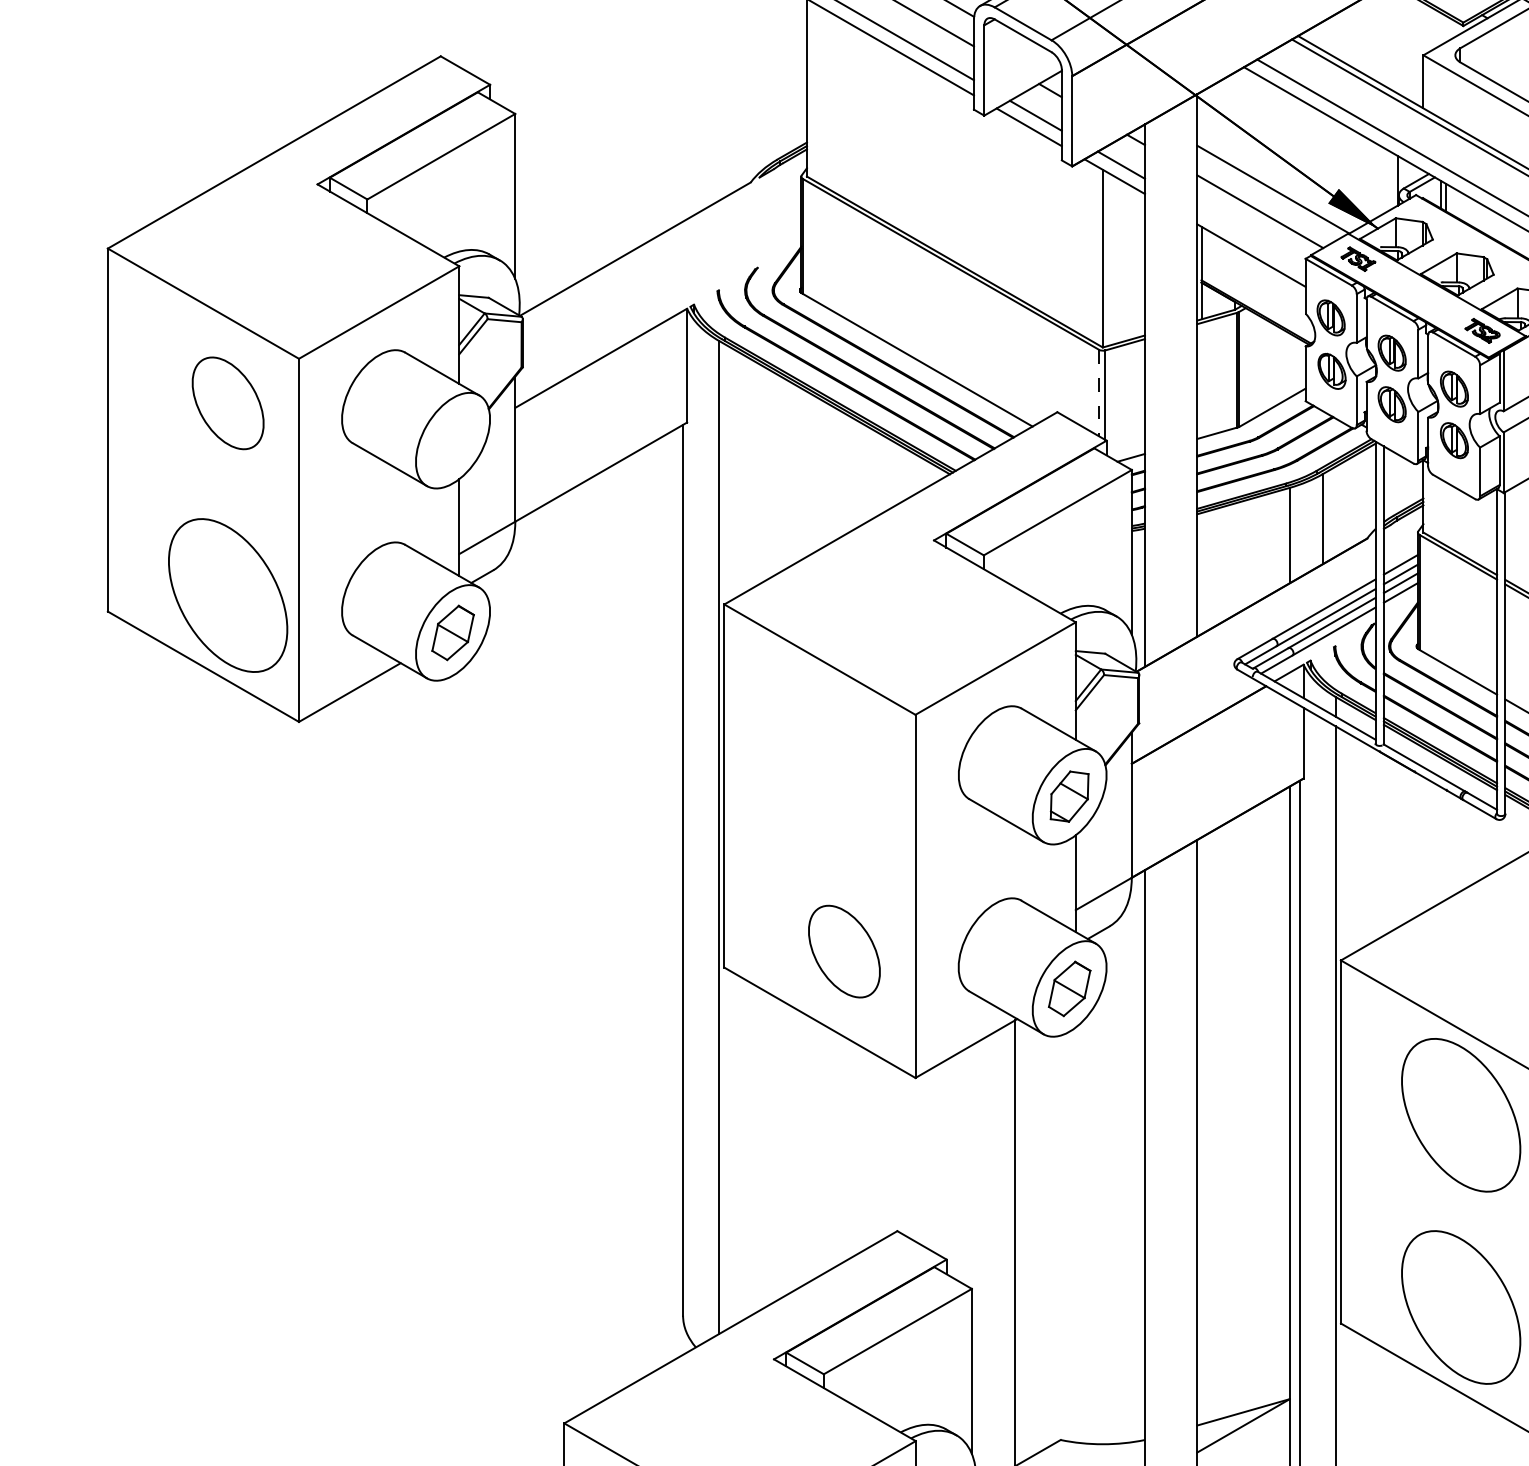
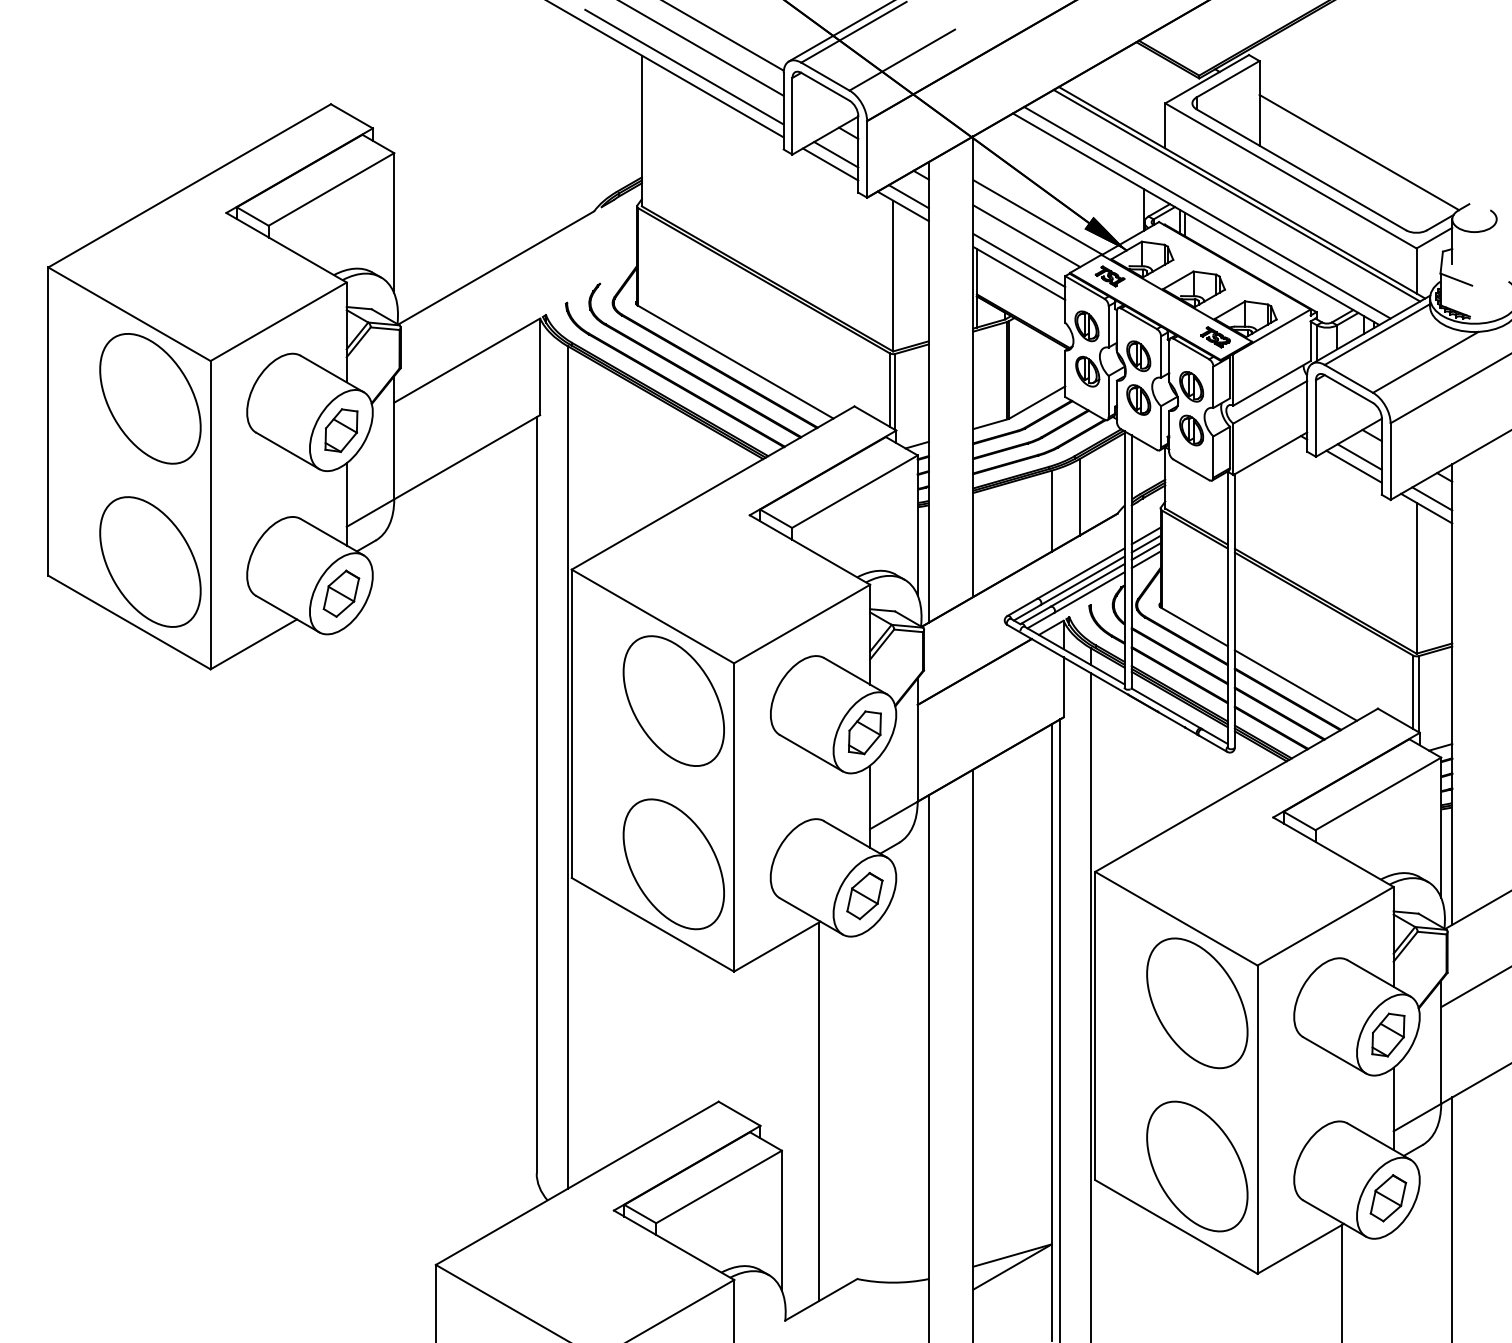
line: (1251, 240) -> (1019, 260), added
line: (1098, 393) -> (889, 390), dashed -> solid
part: (228, 402) -> (150, 398), size x1.67
part: (453, 440) -> (341, 430), added
part: (844, 758) -> (673, 700), added
part: (844, 951) -> (673, 864), size x1.67

